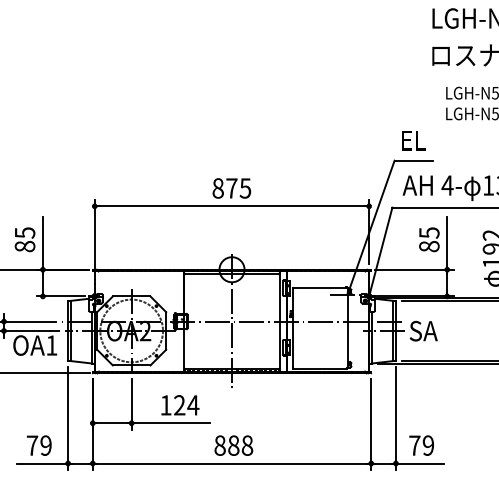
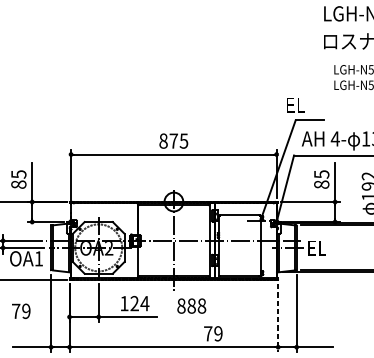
text: (413, 140) -> (295, 105), moved
text: (423, 330) -> (317, 247), SA -> EL
line: (371, 425) -> (278, 318), solid -> dashed
text: (39, 445) -> (21, 311), moved
text: (233, 445) -> (191, 305), moved
text: (421, 445) -> (213, 333), moved

